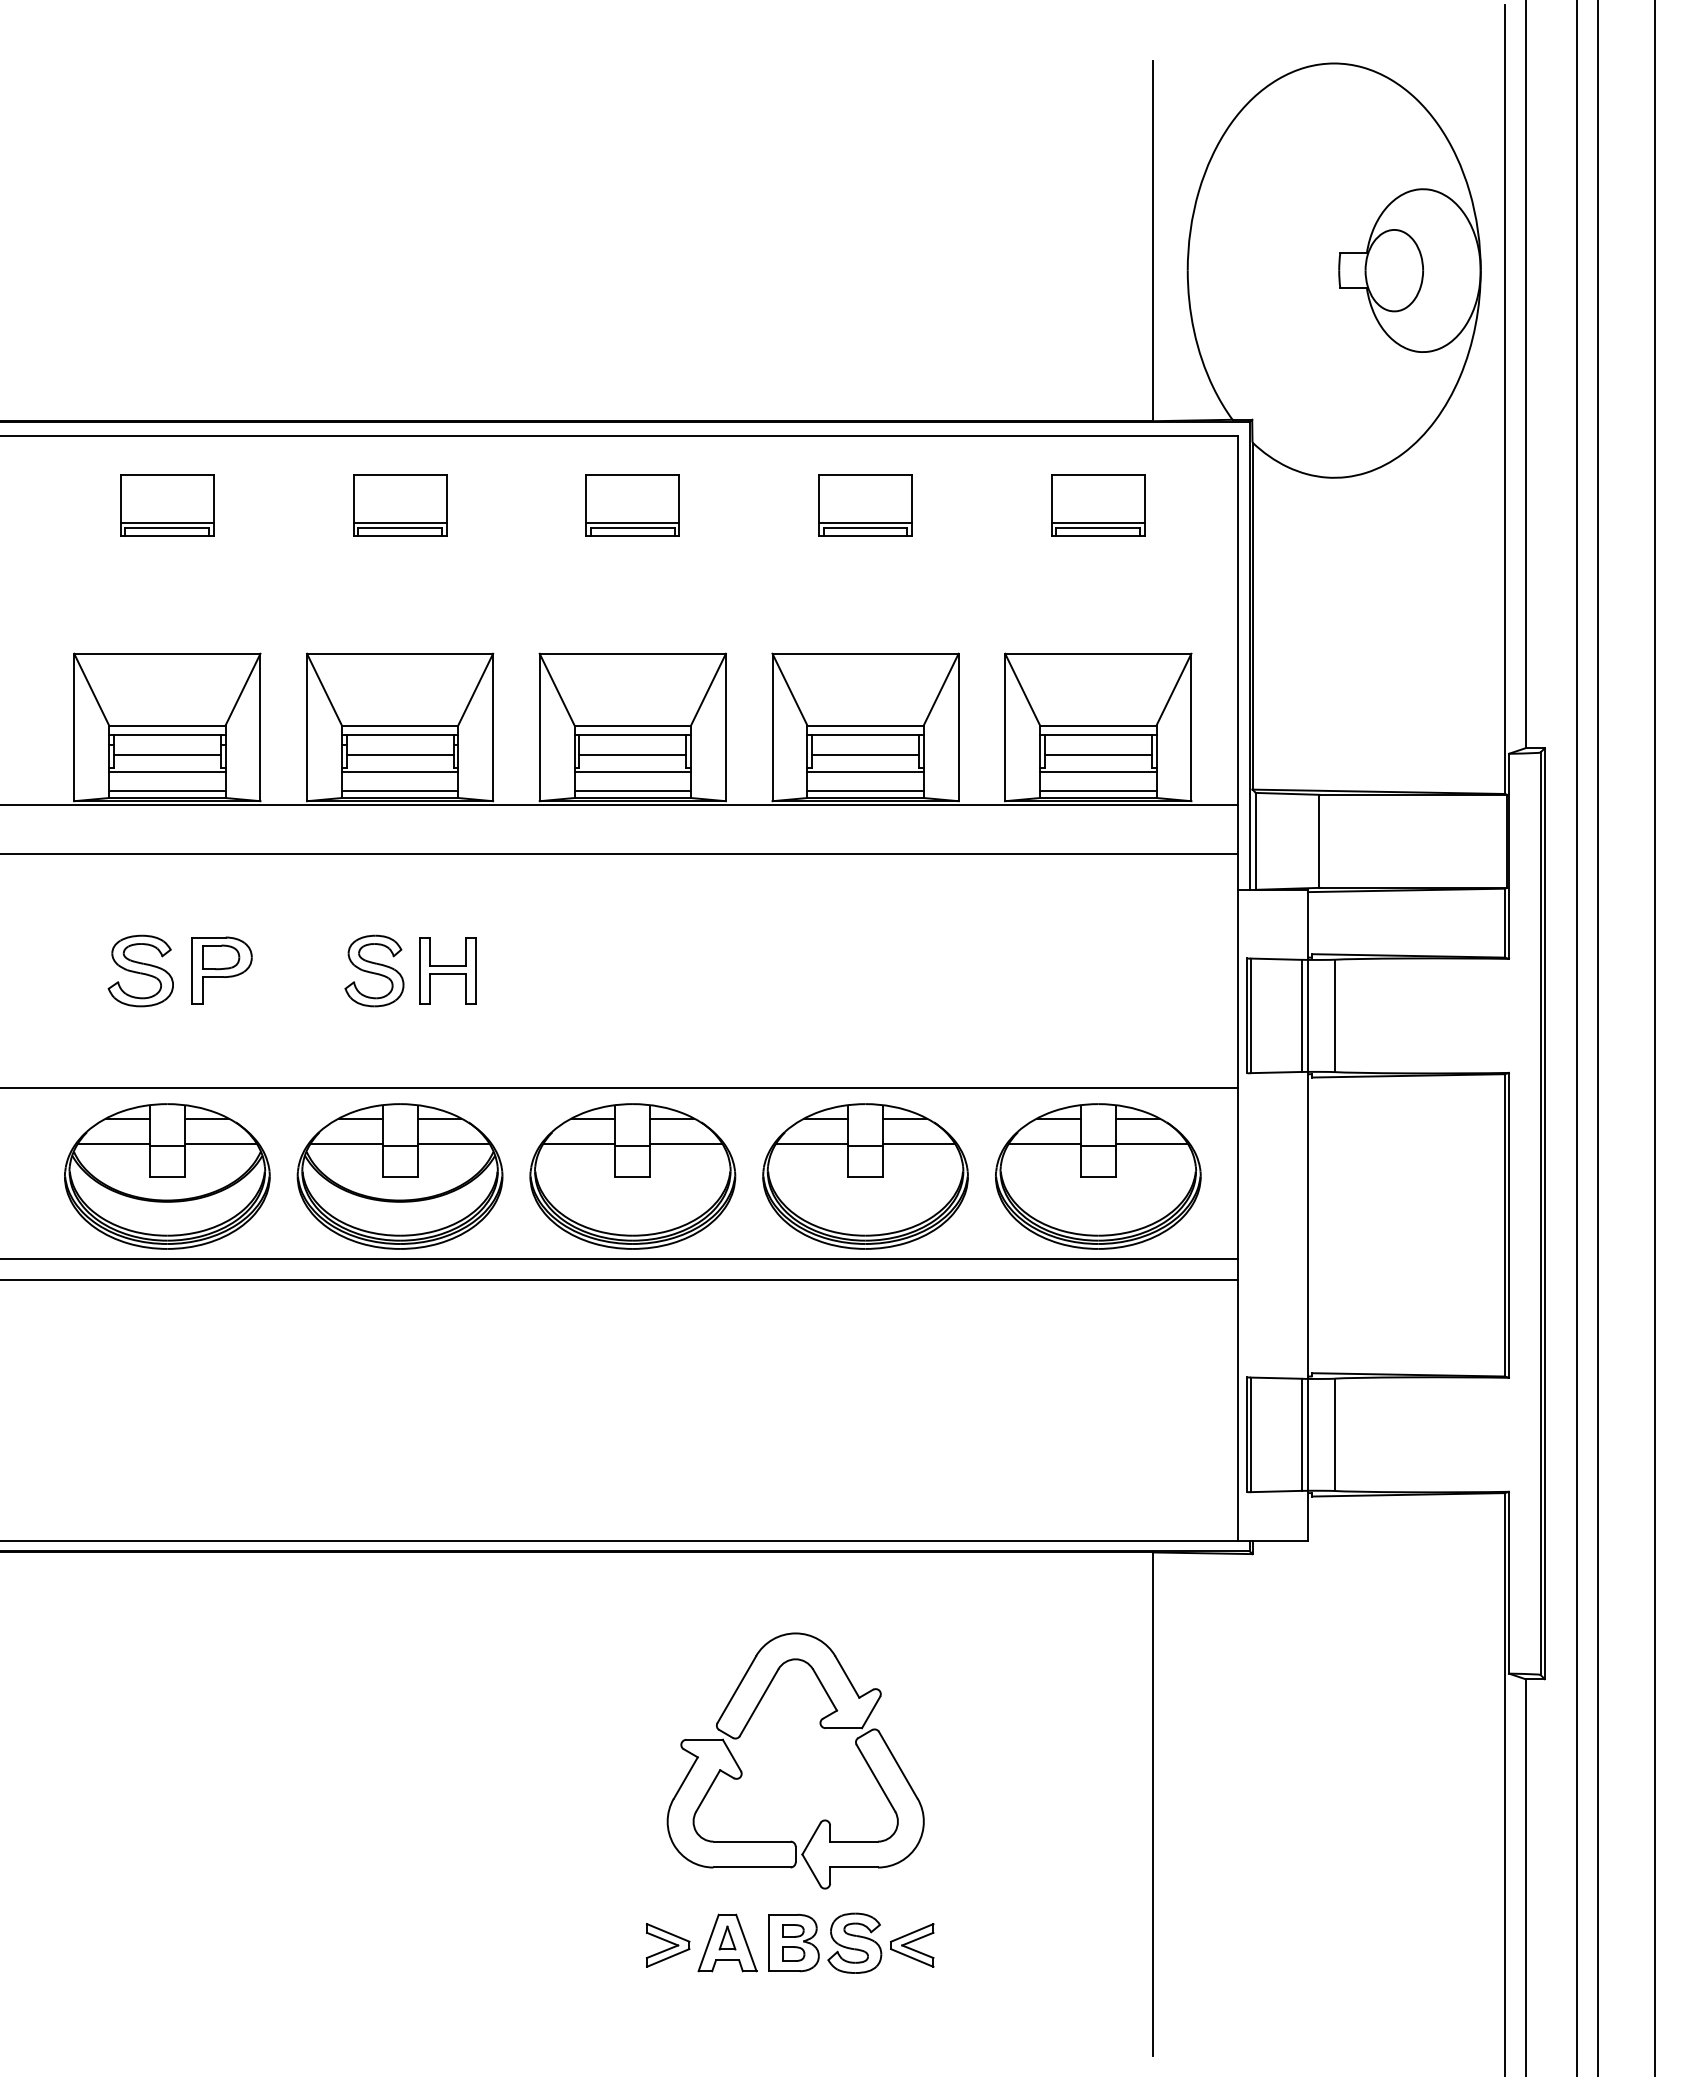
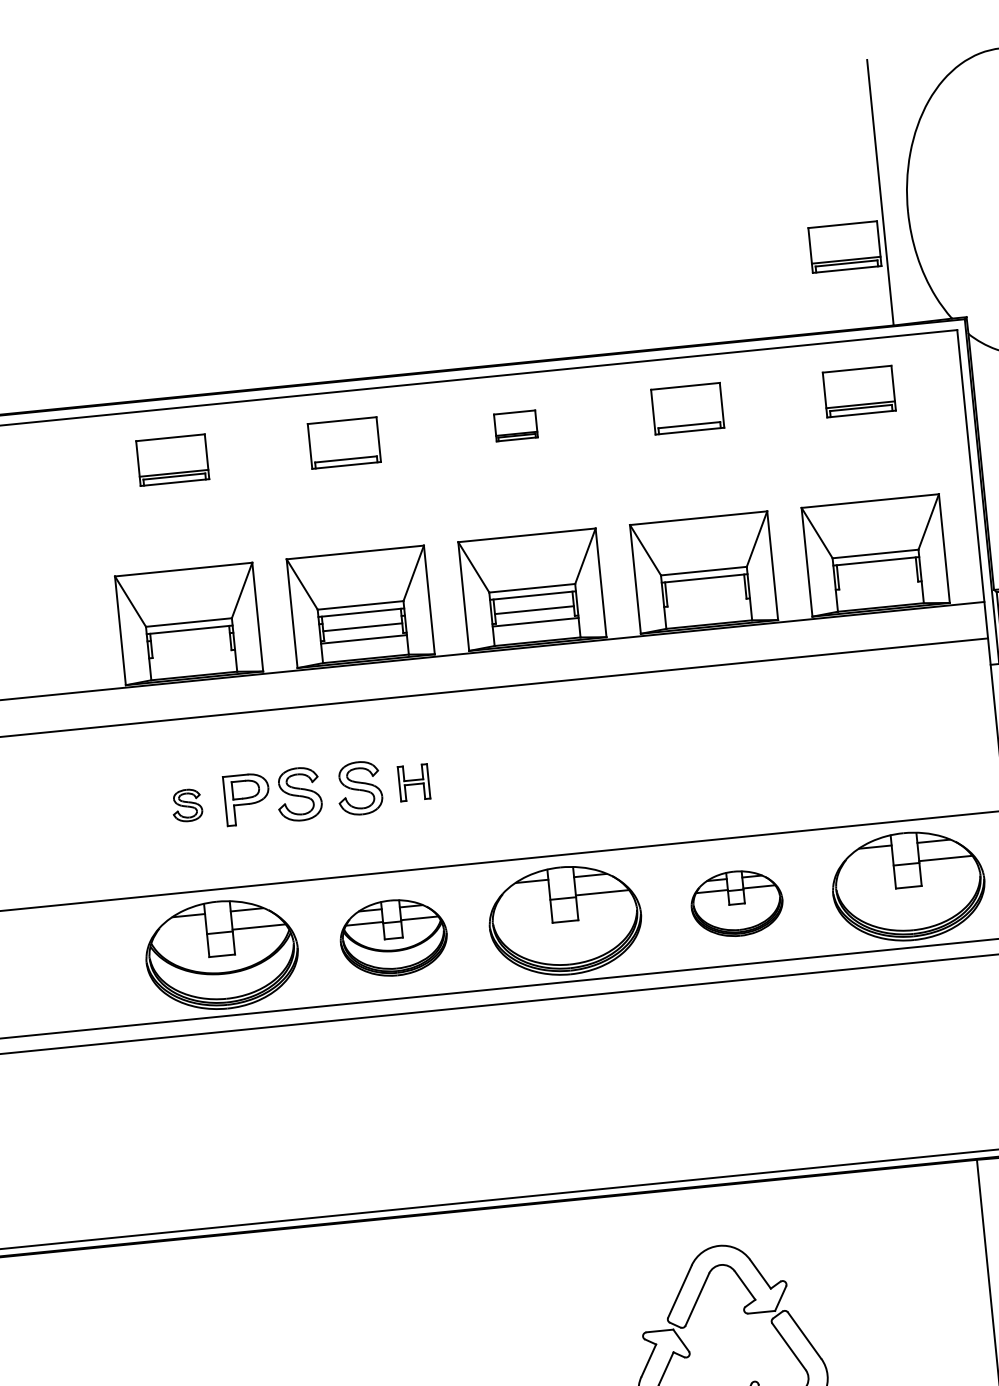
part: (1098, 309) -> (845, 247), added
part: (632, 505) -> (515, 426), size x0.6
line: (399, 523) -> (345, 456), removed
line: (865, 523) -> (688, 422), removed
line: (166, 755) -> (190, 644), removed
line: (865, 755) -> (706, 593), removed
line: (1097, 755) -> (877, 576), removed
line: (167, 771) -> (192, 656), removed
line: (865, 771) -> (707, 605), removed
line: (1098, 771) -> (879, 587), removed
line: (167, 791) -> (193, 671), removed
line: (399, 791) -> (365, 654), removed
line: (632, 791) -> (536, 636), removed
line: (865, 791) -> (708, 619), removed
line: (1098, 791) -> (880, 602), removed
part: (140, 970) -> (187, 805), size x0.6
part: (292, 970) -> (299, 793), added
part: (447, 970) -> (413, 782), size x0.7
line: (113, 1143) -> (180, 934), removed
line: (579, 1143) -> (523, 900), removed
line: (1044, 1143) -> (866, 866), removed
part: (399, 1176) -> (393, 938), size x0.7
part: (865, 1176) -> (737, 903), size x0.6

